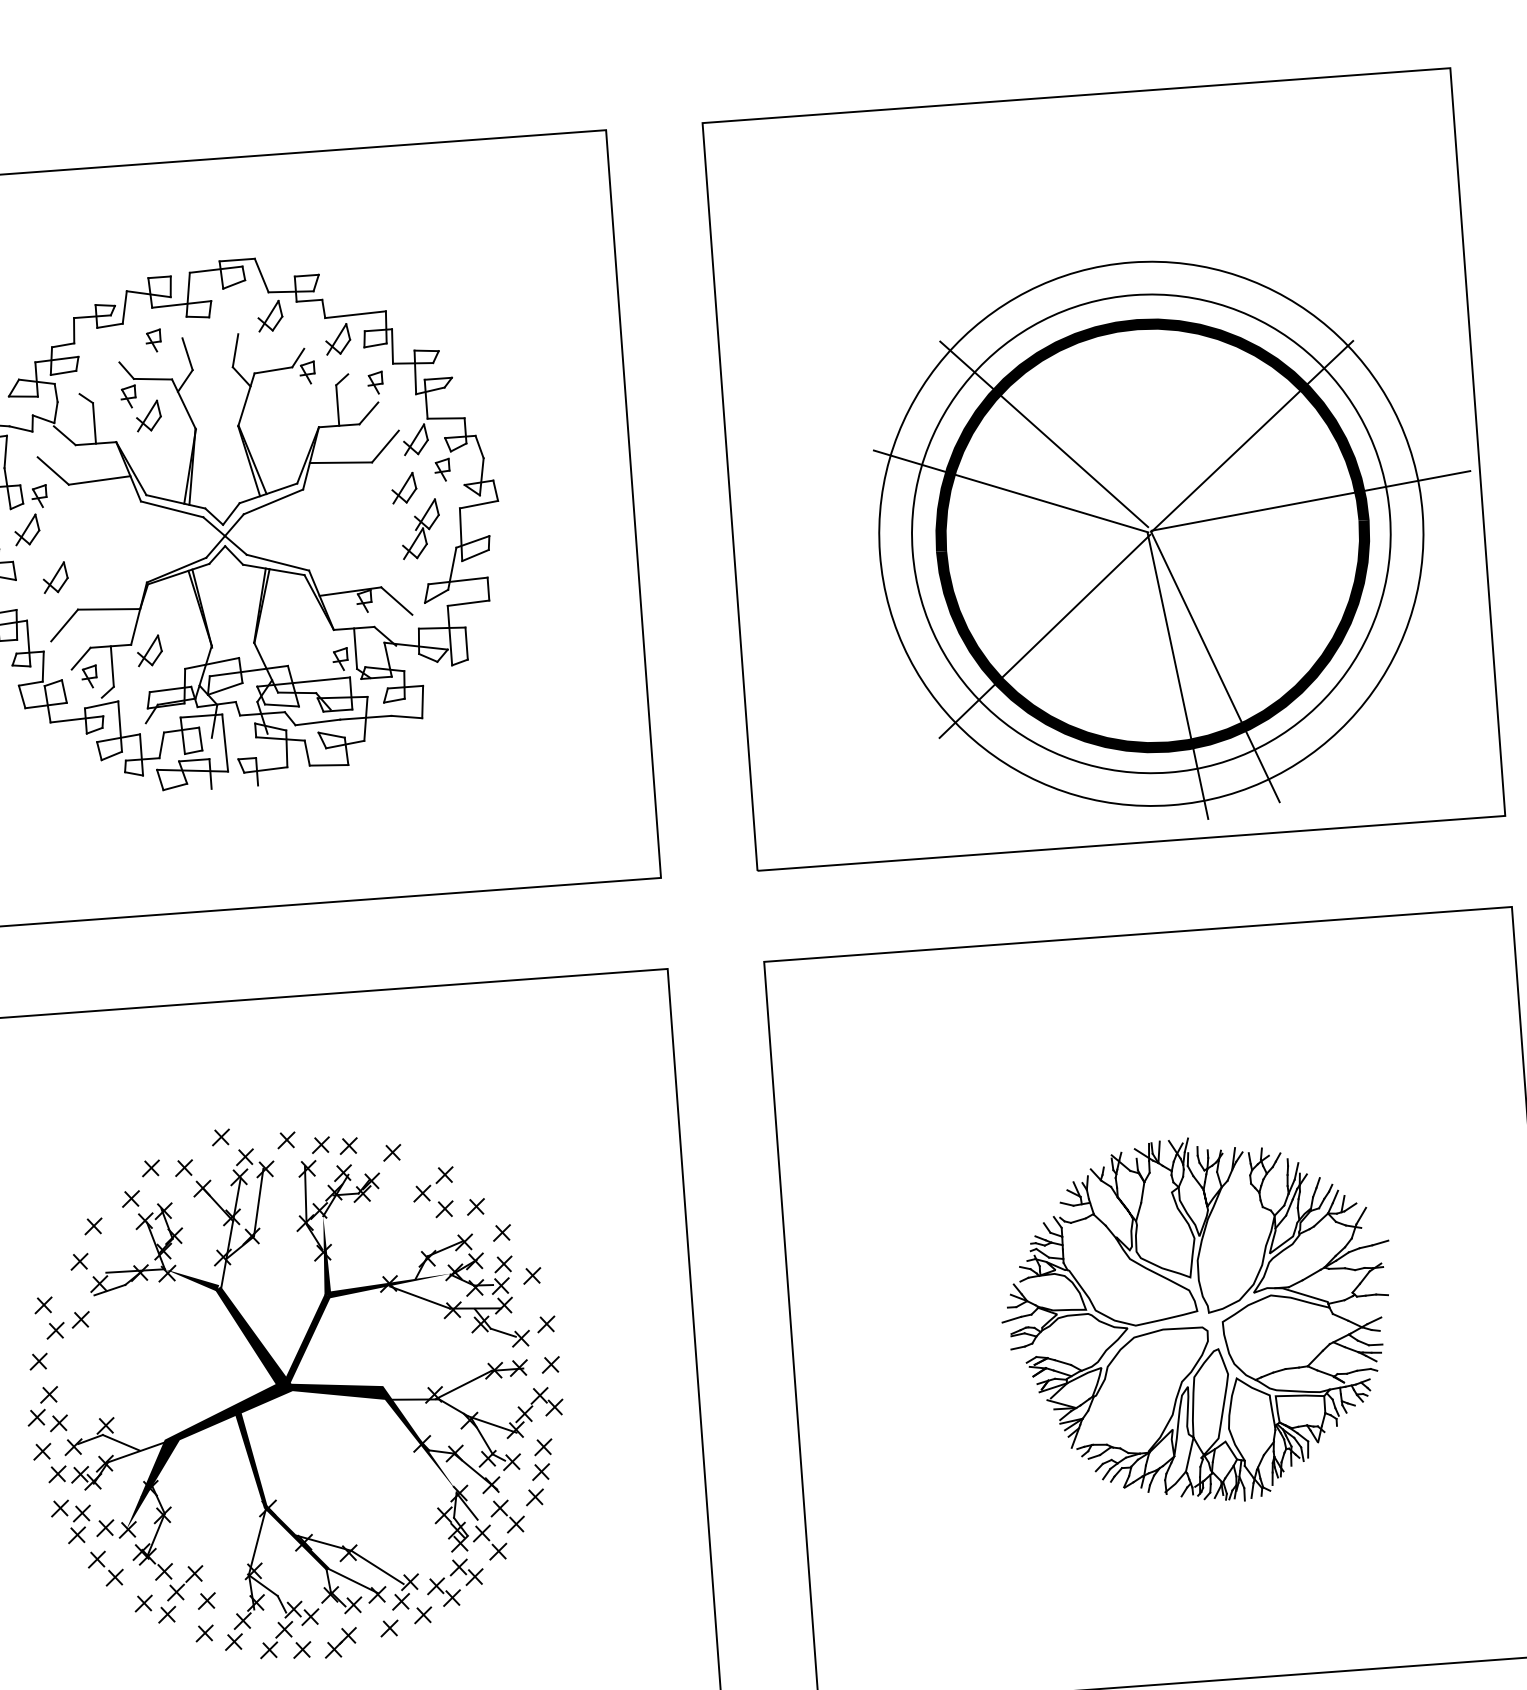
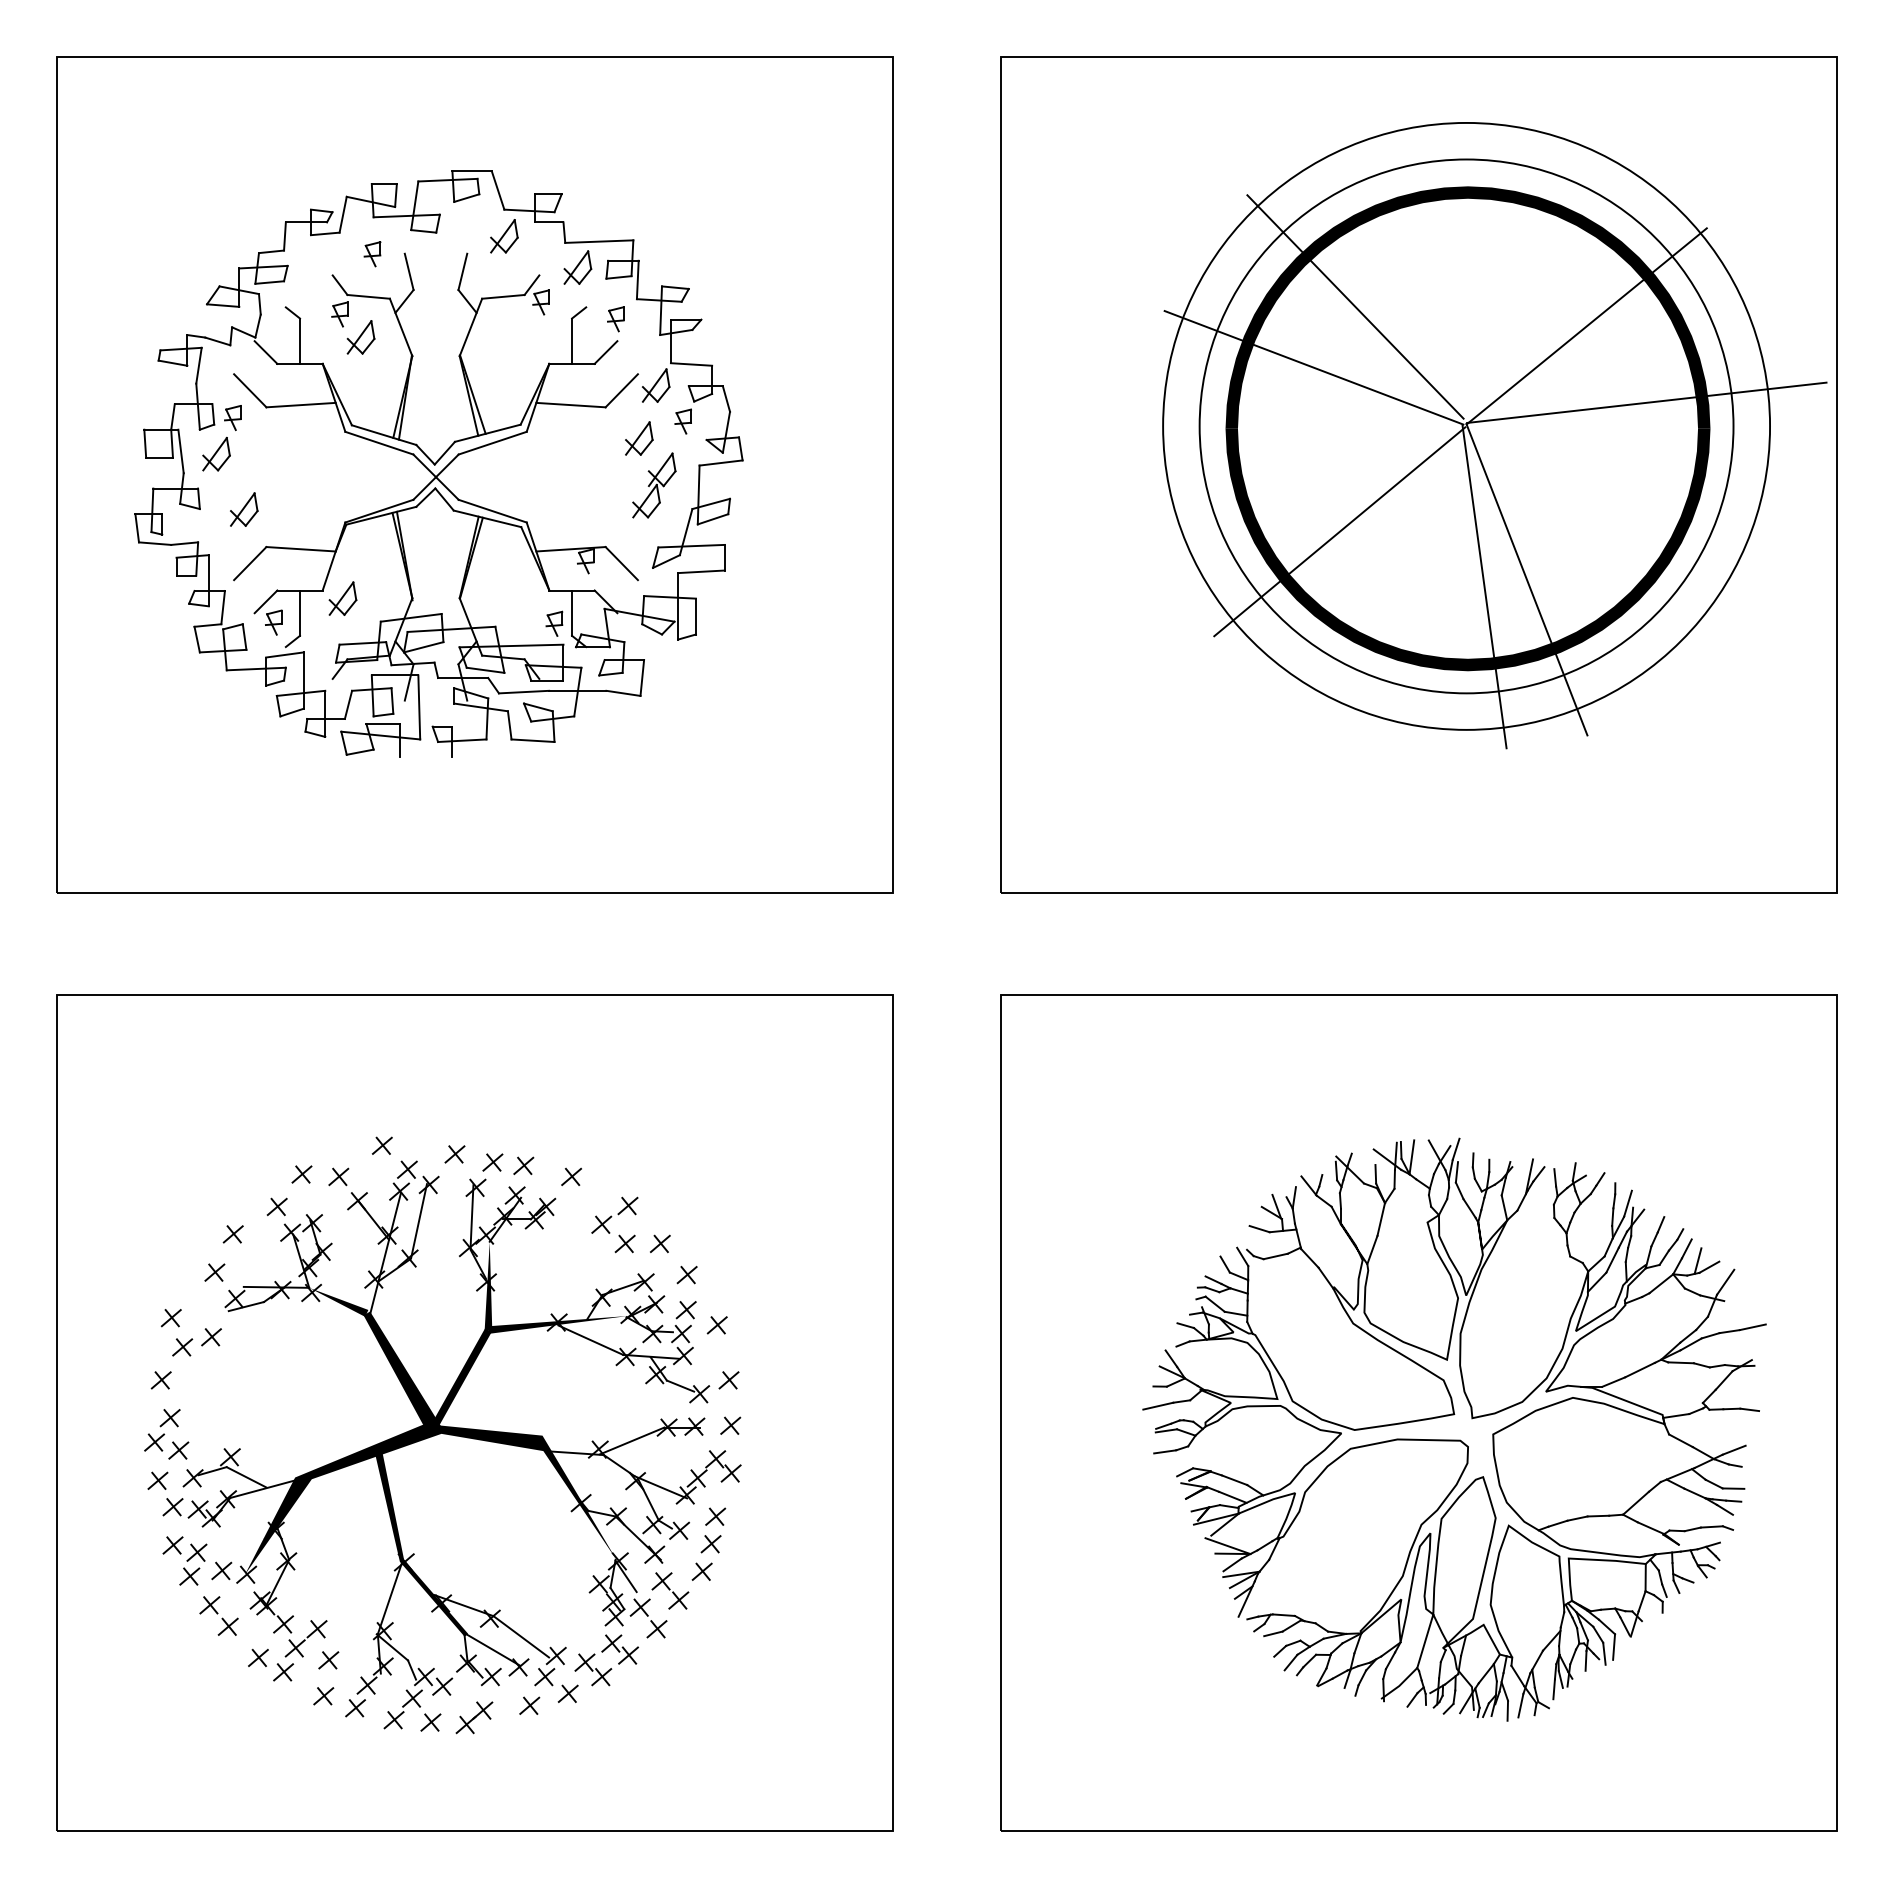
part: (1176, 540) -> (1494, 435), moved
part: (1198, 1320) -> (1454, 1429), size x1.43

